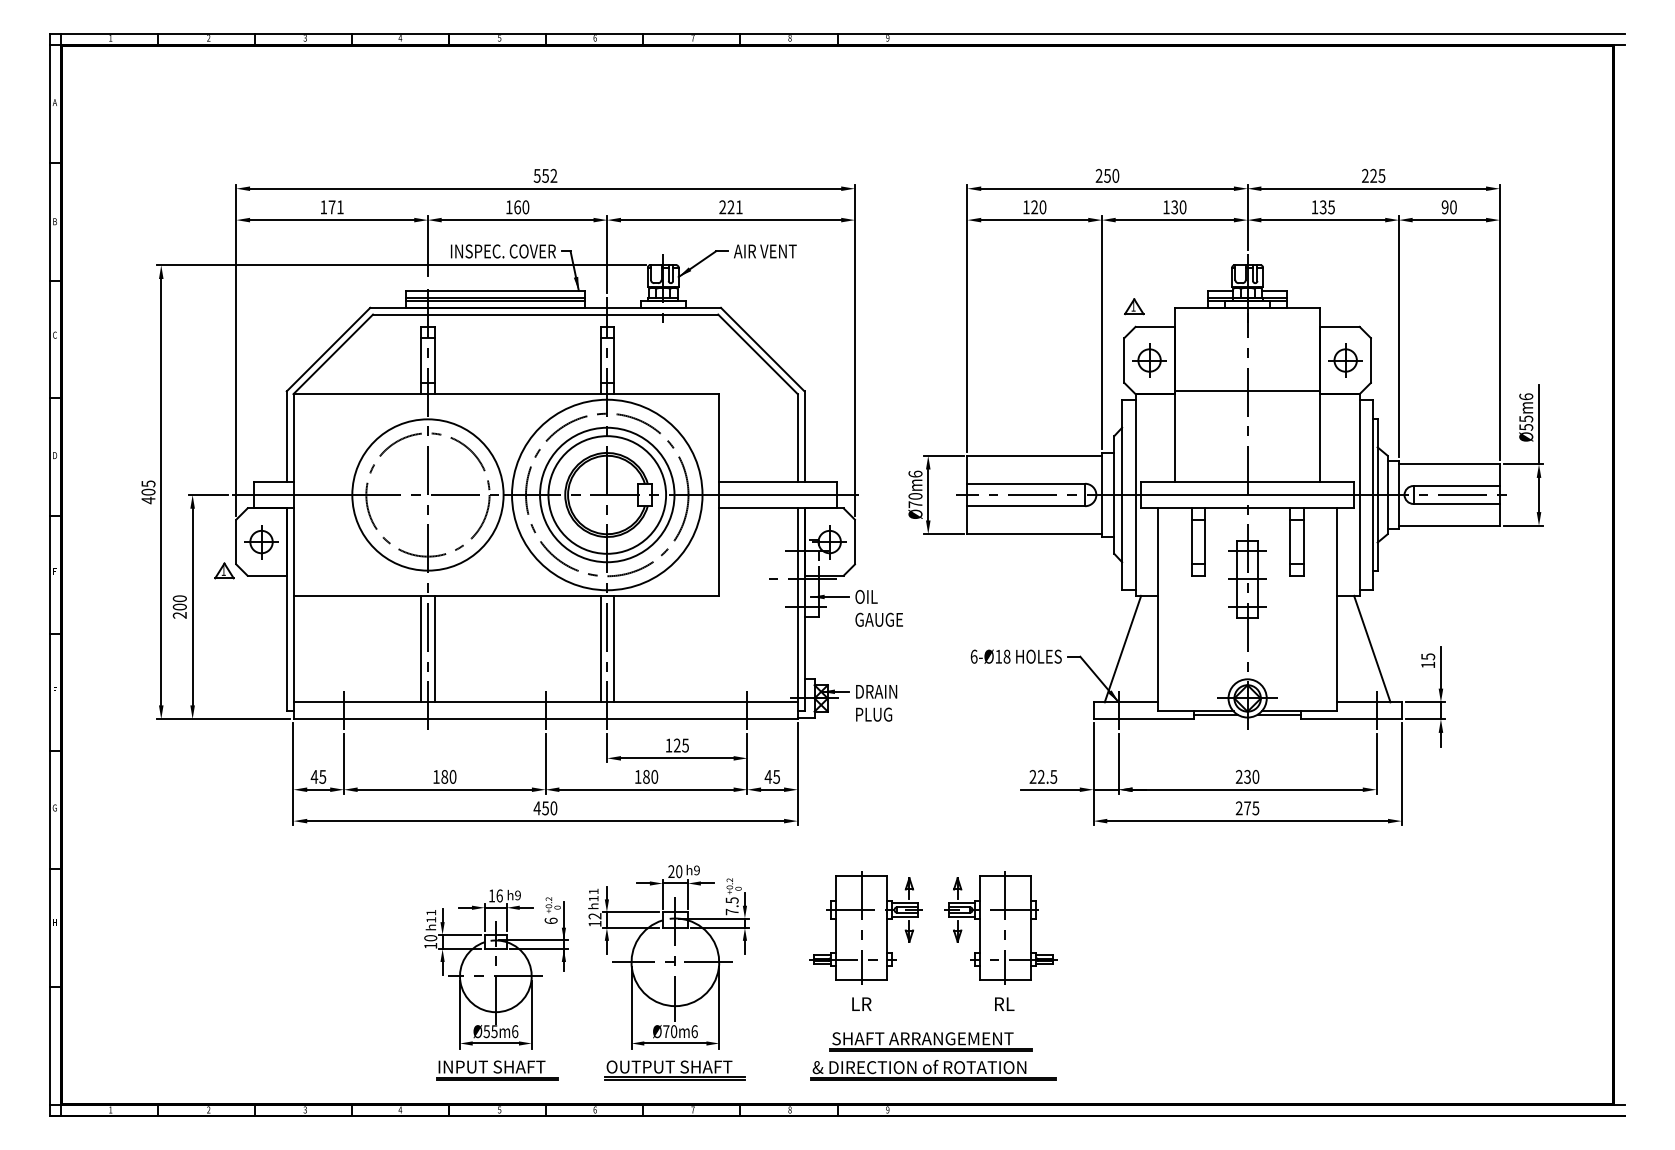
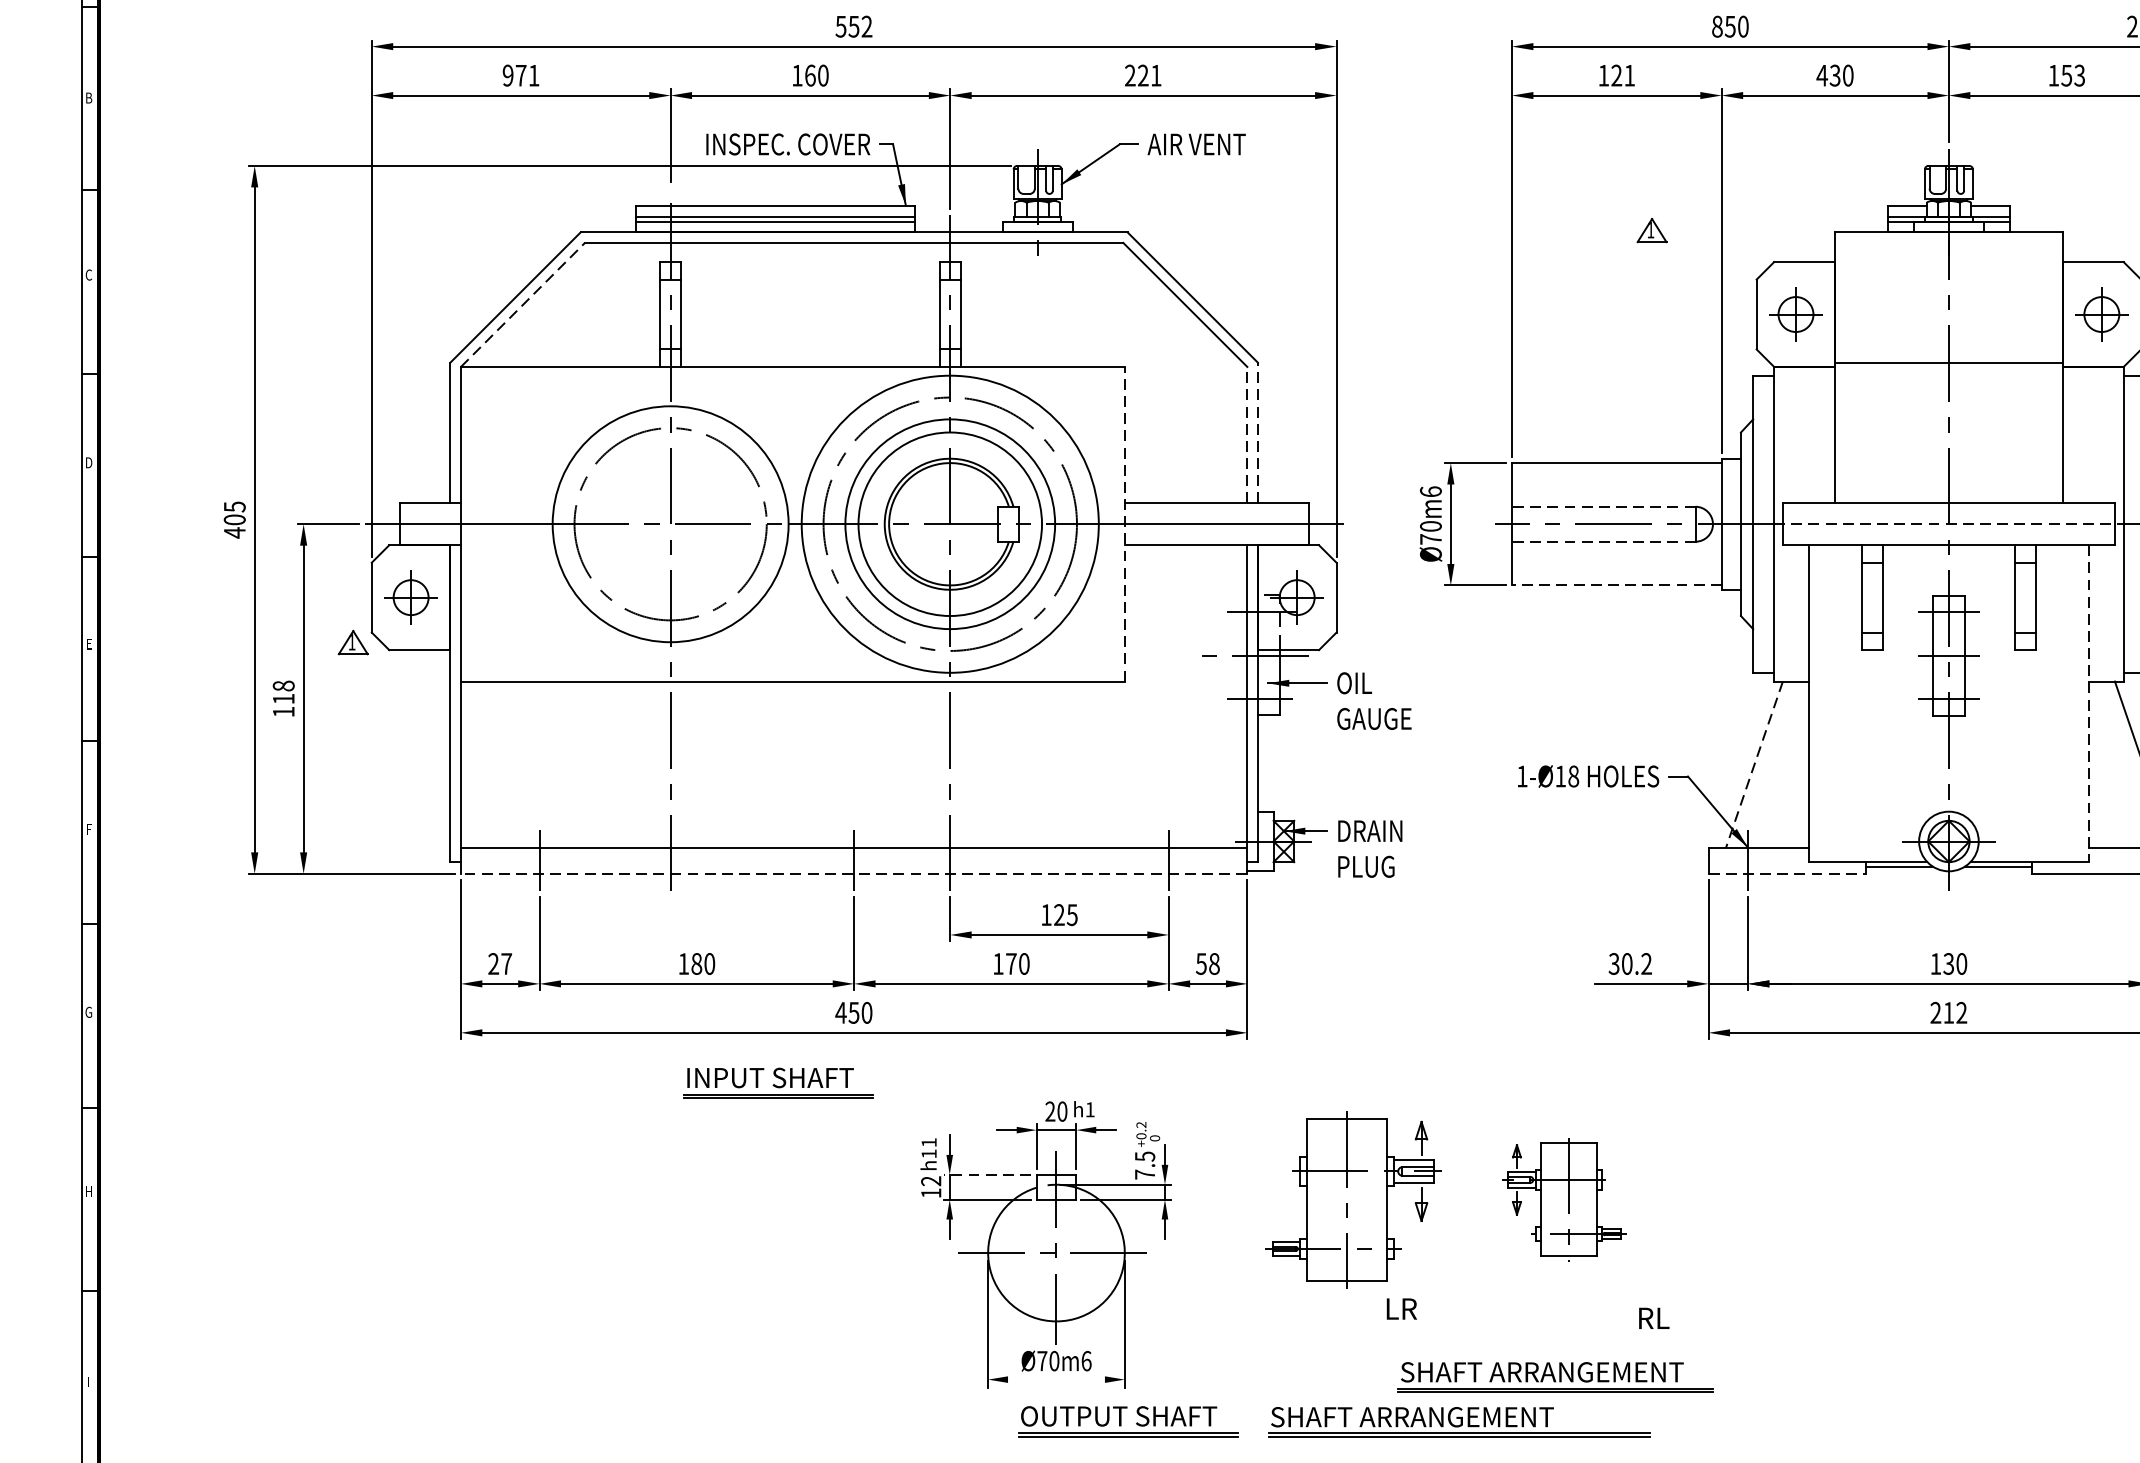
text: (1098, 175) -> (1716, 25), 250 -> 850
text: (1327, 206) -> (2073, 74), 135 -> 153
text: (323, 207) -> (507, 75), 171 -> 971
text: (1042, 207) -> (1629, 75), 120 -> 121
text: (1166, 207) -> (1822, 75), 130 -> 430
part: (1134, 306) -> (1652, 230), moved
line: (333, 354) -> (523, 305), solid -> dashed
line: (804, 435) -> (1257, 431), solid -> dashed
line: (797, 437) -> (1246, 434), solid -> dashed
line: (1026, 483) -> (1604, 506), solid -> dashed
line: (719, 495) -> (1125, 525), solid -> dashed
line: (1248, 495) -> (1950, 525), solid -> dashed
line: (1026, 506) -> (1604, 542), solid -> dashed
line: (1034, 534) -> (1616, 585), solid -> dashed
text: (179, 606) -> (283, 698), 200 -> 118
line: (1337, 610) -> (2089, 704), solid -> dashed
line: (421, 648) -> (660, 763), removed
line: (434, 648) -> (680, 763), removed
line: (600, 648) -> (939, 763), removed
line: (614, 648) -> (961, 763), removed
line: (1122, 649) -> (1753, 765), solid -> dashed
text: (973, 656) -> (1521, 776), 6-Ø18 -> 1-Ø18
line: (545, 719) -> (853, 874), solid -> dashed
line: (1144, 719) -> (1788, 874), solid -> dashed
text: (318, 776) -> (499, 963), 45 -> 27
text: (646, 776) -> (1011, 963), 180 -> 170
text: (772, 776) -> (1207, 963), 45 -> 58
text: (1043, 776) -> (1630, 963), 22.5 -> 30.2
text: (1238, 776) -> (1934, 963), 230 -> 130
text: (1251, 808) -> (1954, 1013), 275 -> 212
text: (696, 870) -> (1089, 1109), h9 -> h1
line: (631, 912) -> (988, 1175), solid -> dashed
part: (1000, 927) -> (1563, 1198), size x0.7
part: (496, 969) -> (777, 1264), removed
text: (861, 1003) -> (1401, 1307), moved
text: (1004, 1003) -> (1653, 1317), moved
part: (930, 1041) -> (1554, 1376), moved
line: (675, 1043) -> (1056, 1379), removed
text: (919, 1067) -> (1437, 1417), & DIRECTION of ROTATION -> SHAFT ARRANGEMENT
part: (497, 1070) -> (779, 1083), moved
part: (674, 1070) -> (1126, 1421), moved

